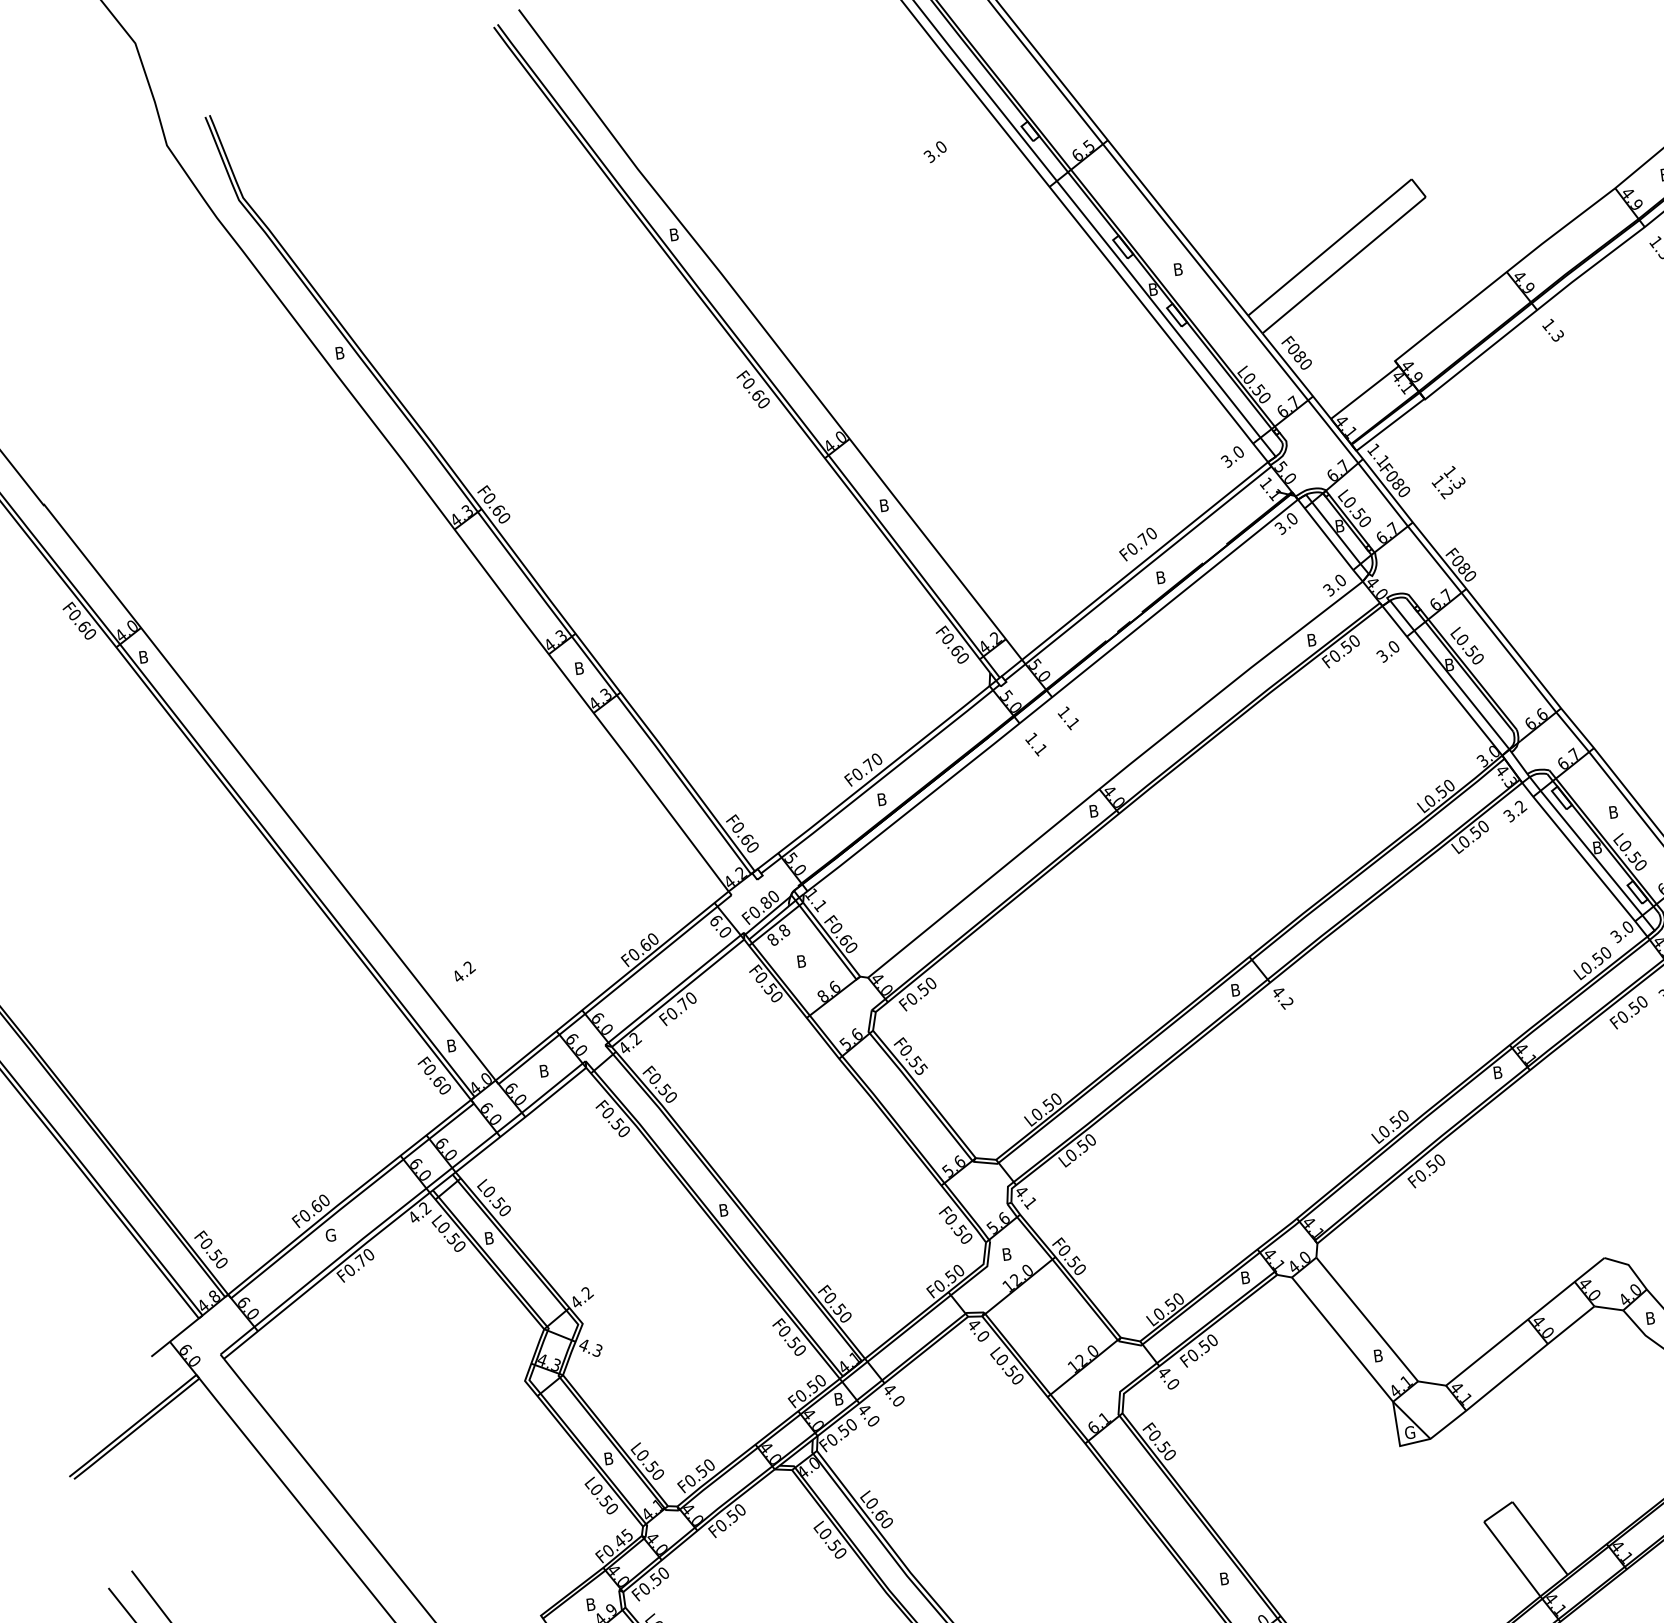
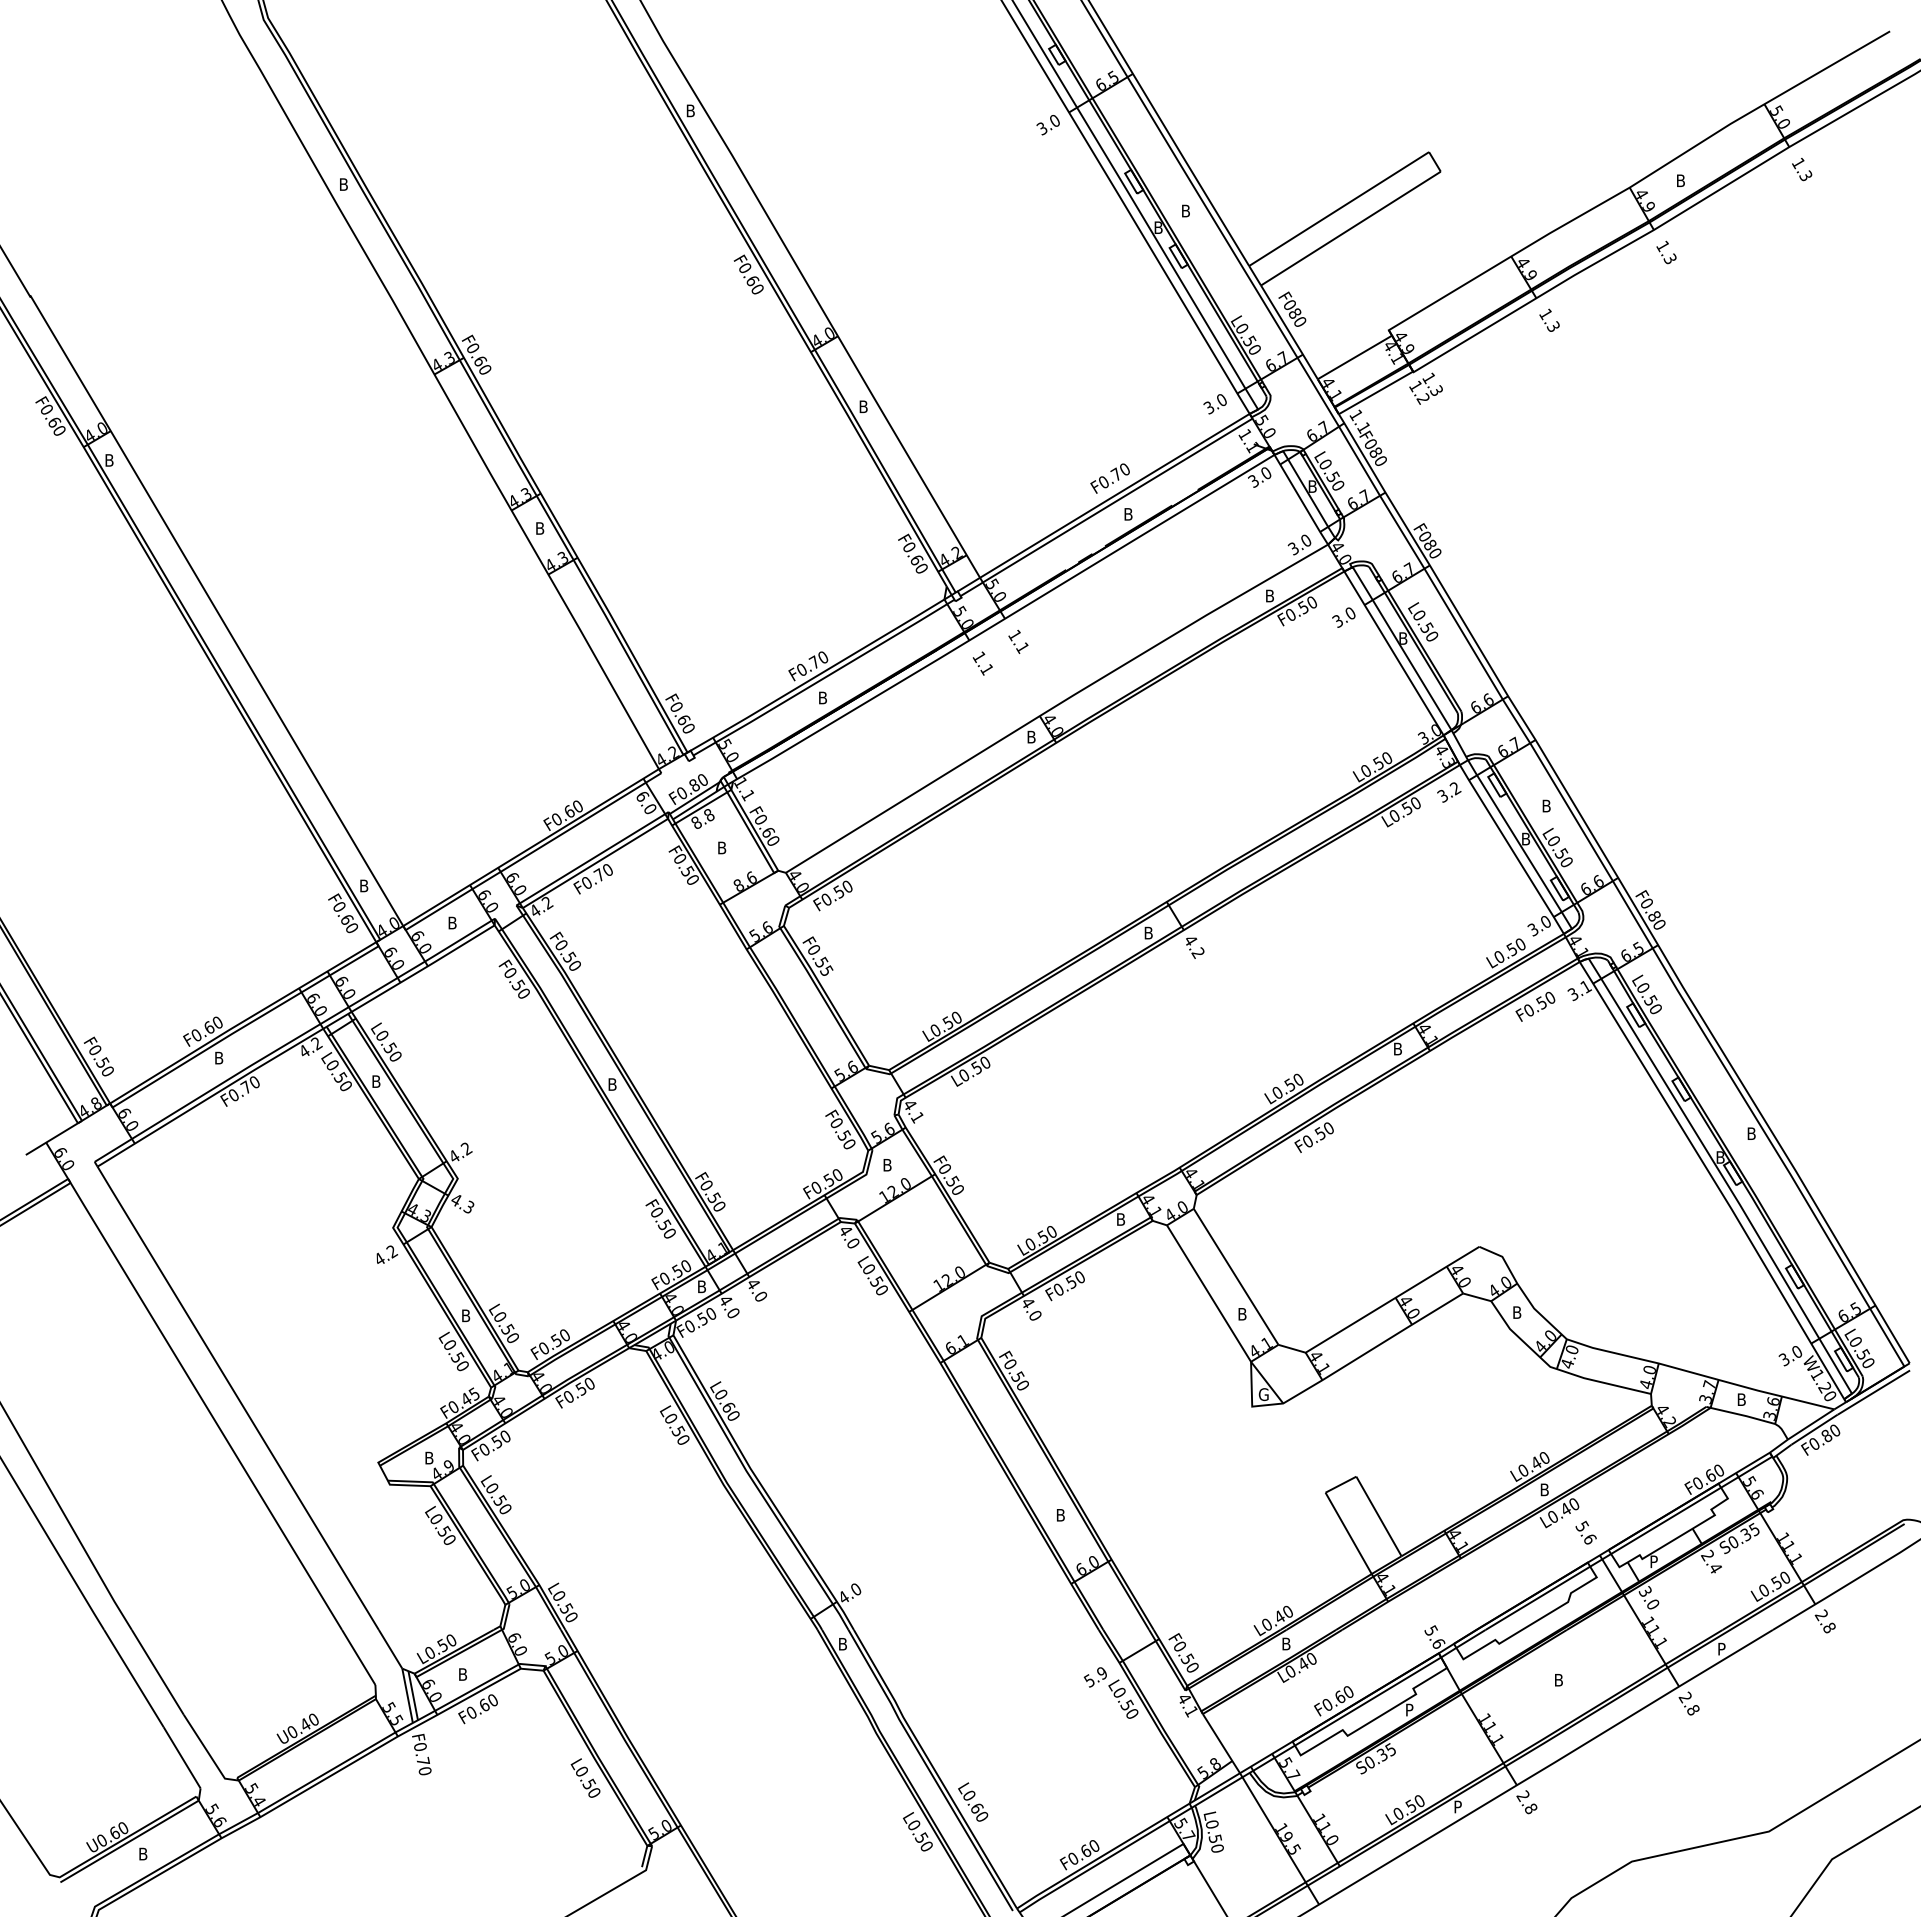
text: (934, 152) -> (1047, 125), moved
text: (1448, 482) -> (1425, 388), moved
text: (465, 970) -> (387, 1254), moved
text: (330, 1234) -> (219, 1057), G -> B

